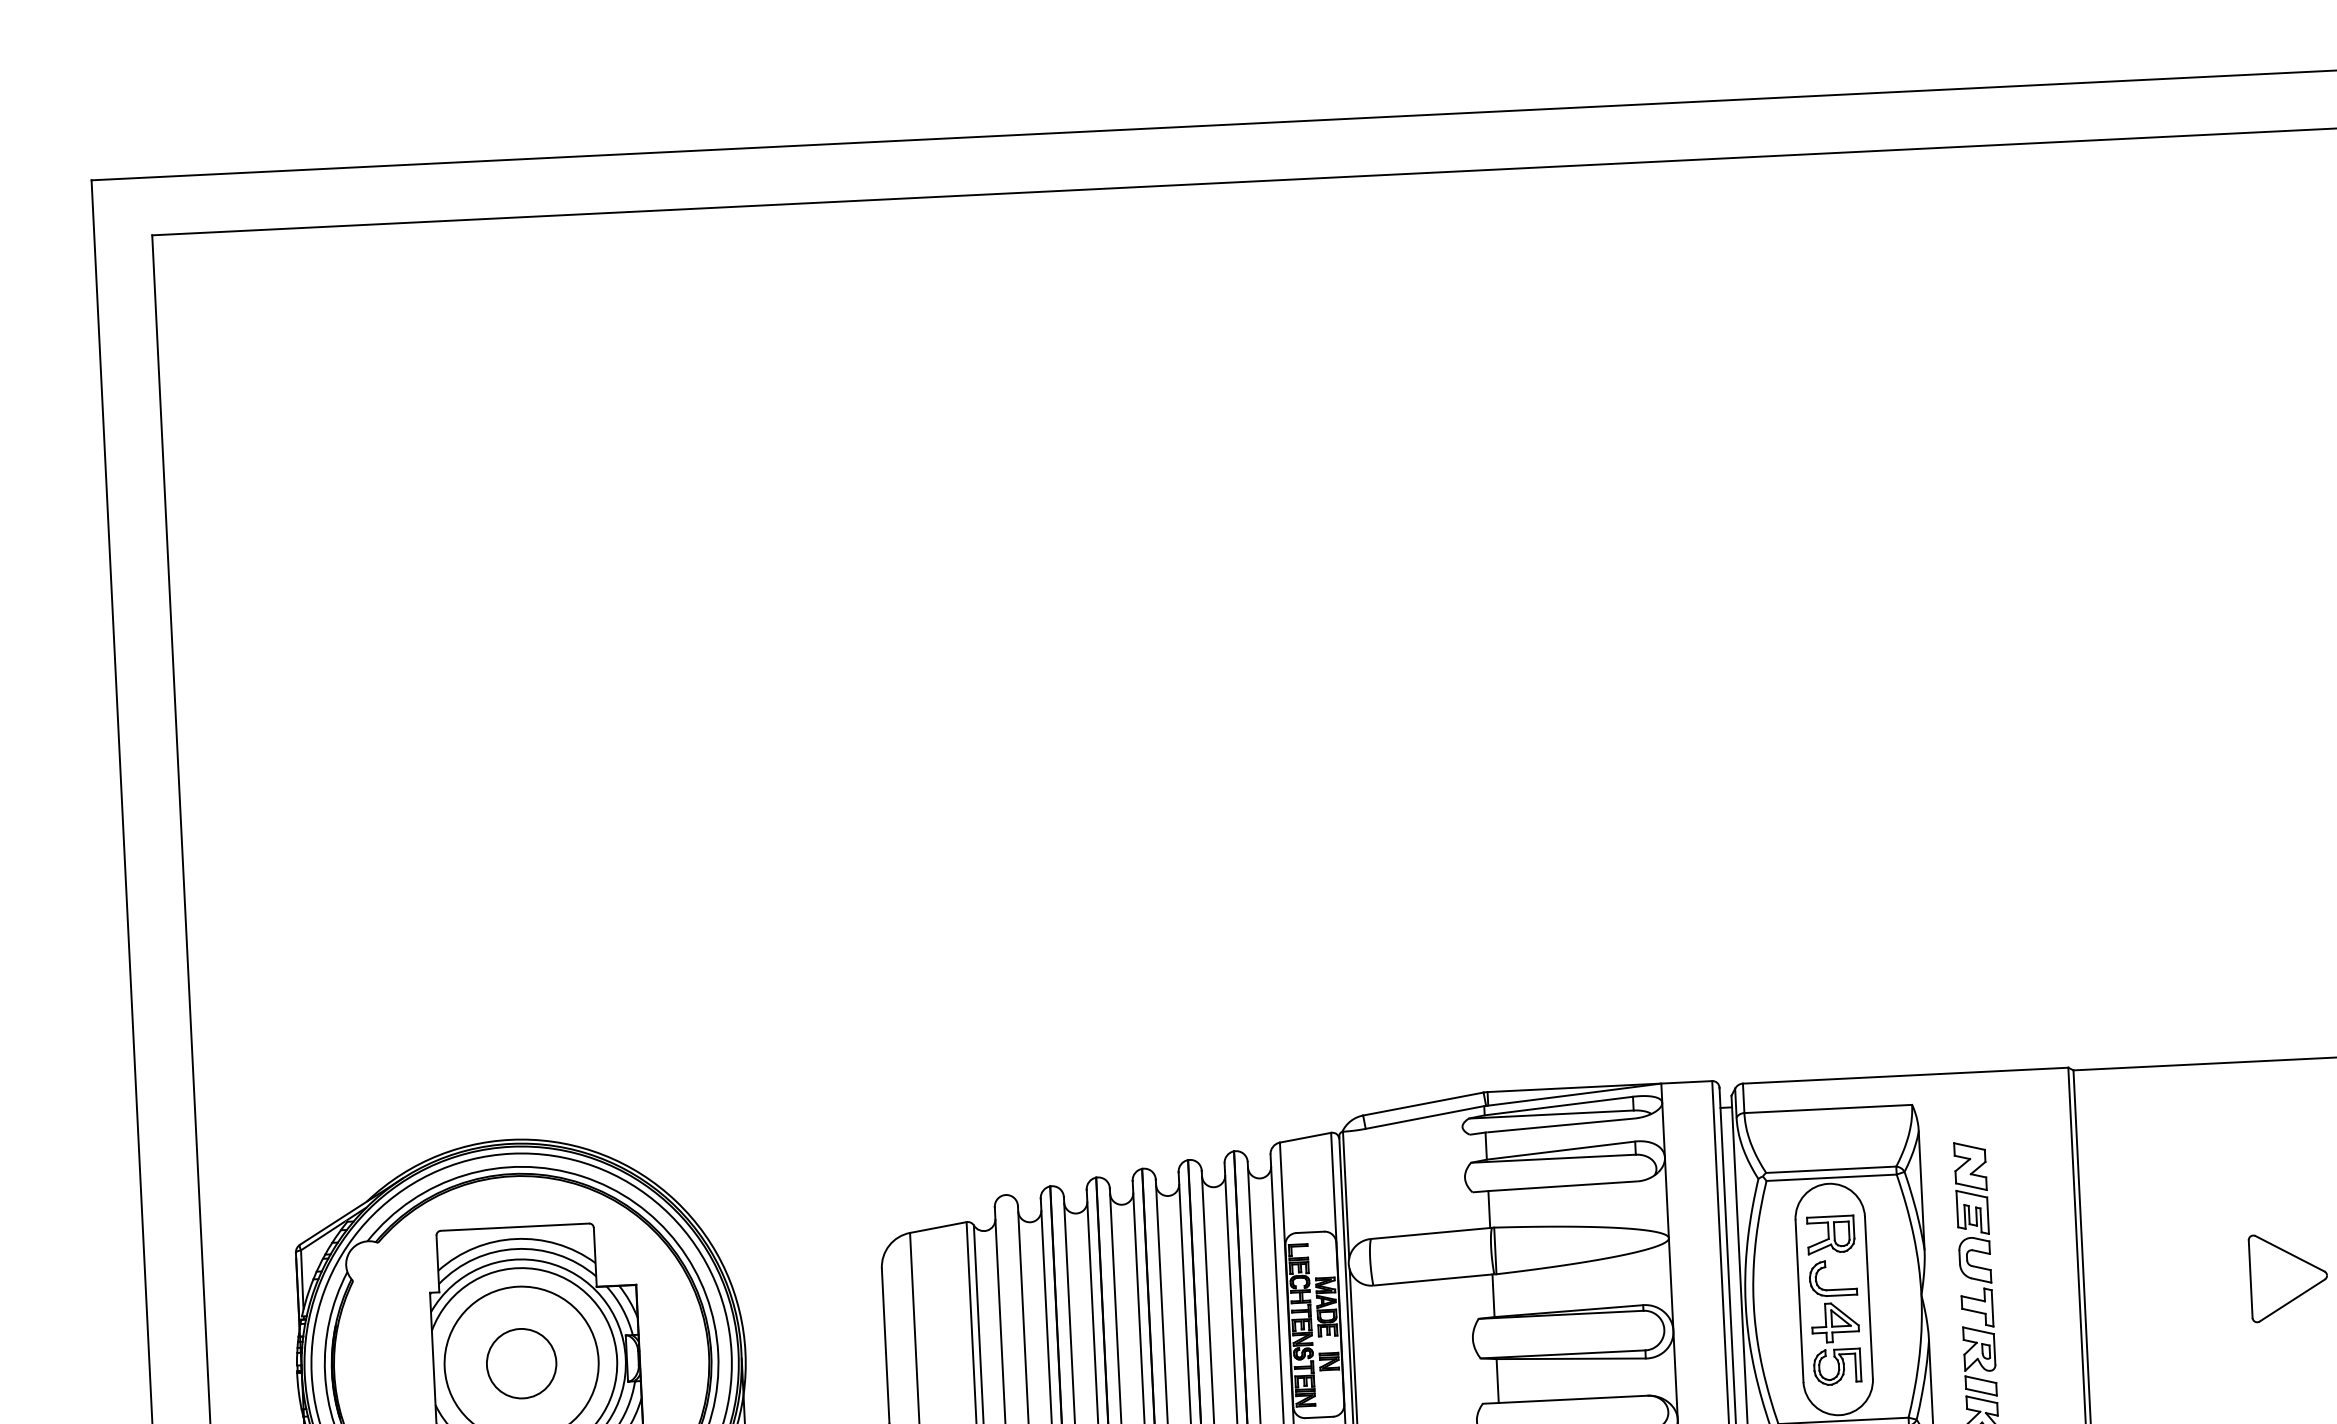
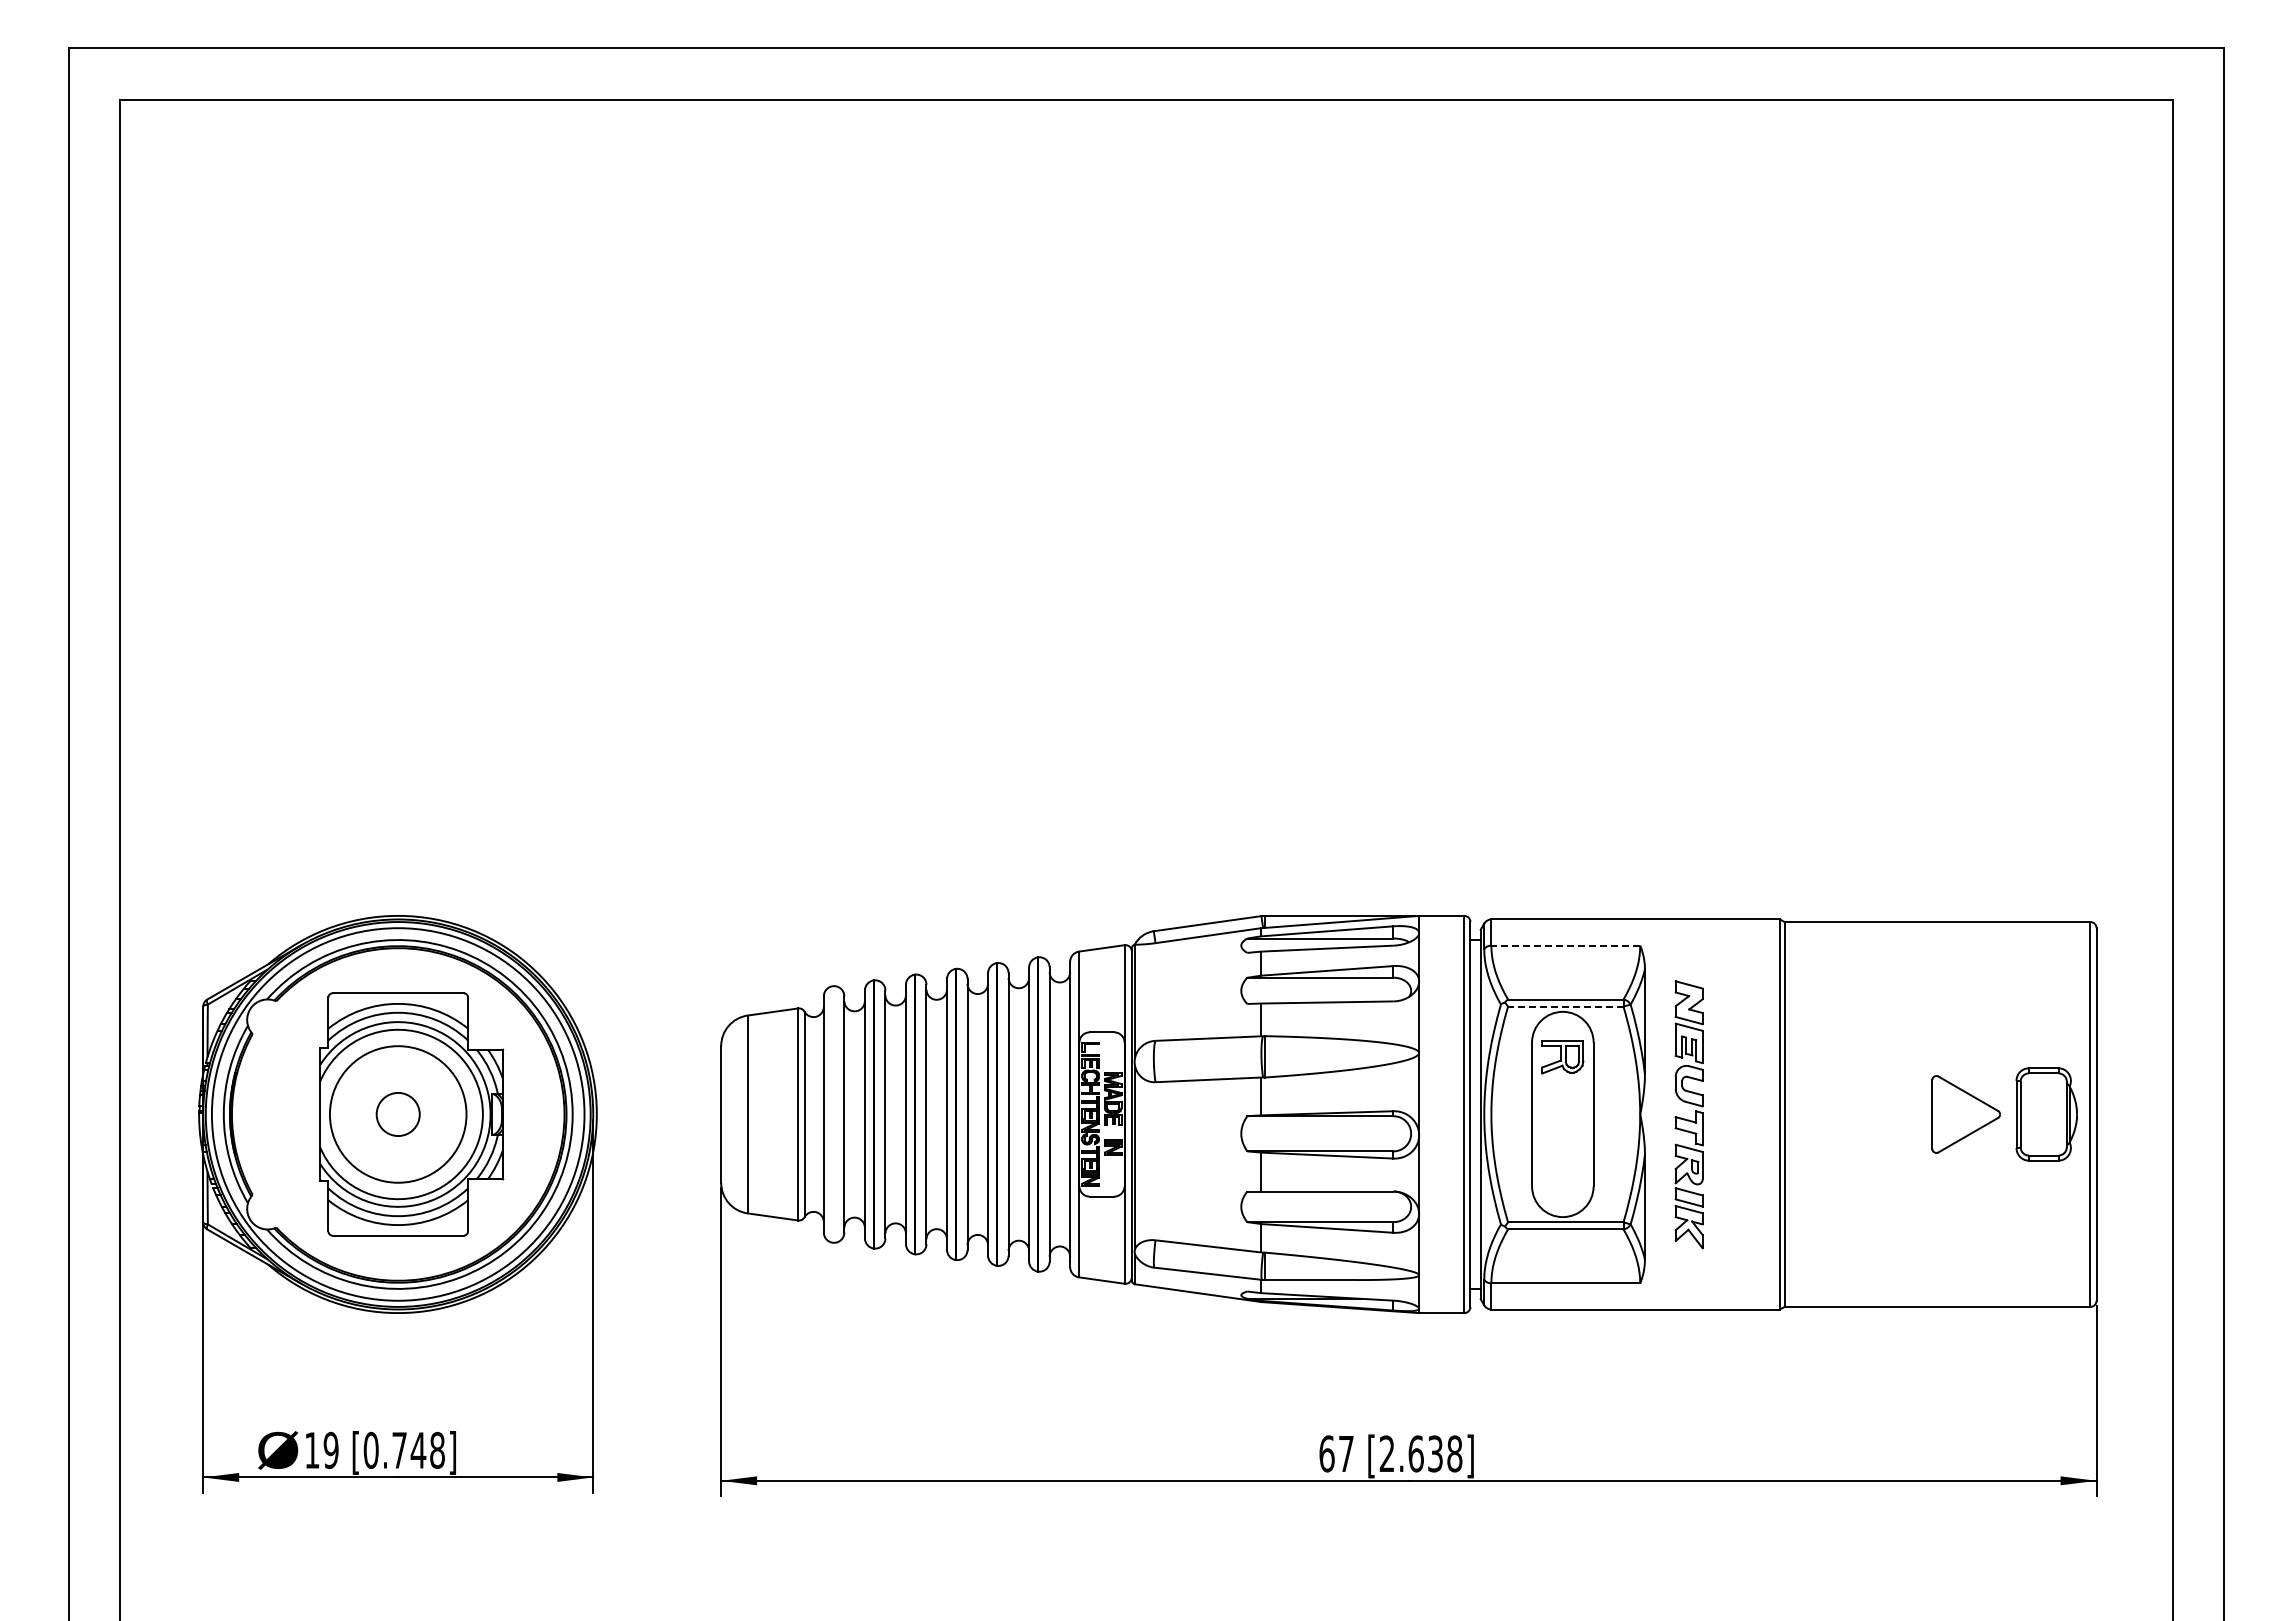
line: (1827, 1108) -> (1565, 945), solid -> dashed
line: (1831, 1177) -> (1565, 1006), solid -> dashed
part: (1834, 1322) -> (1562, 1134), removed
circle: (521, 1363) -> (398, 1114), size x0.7

